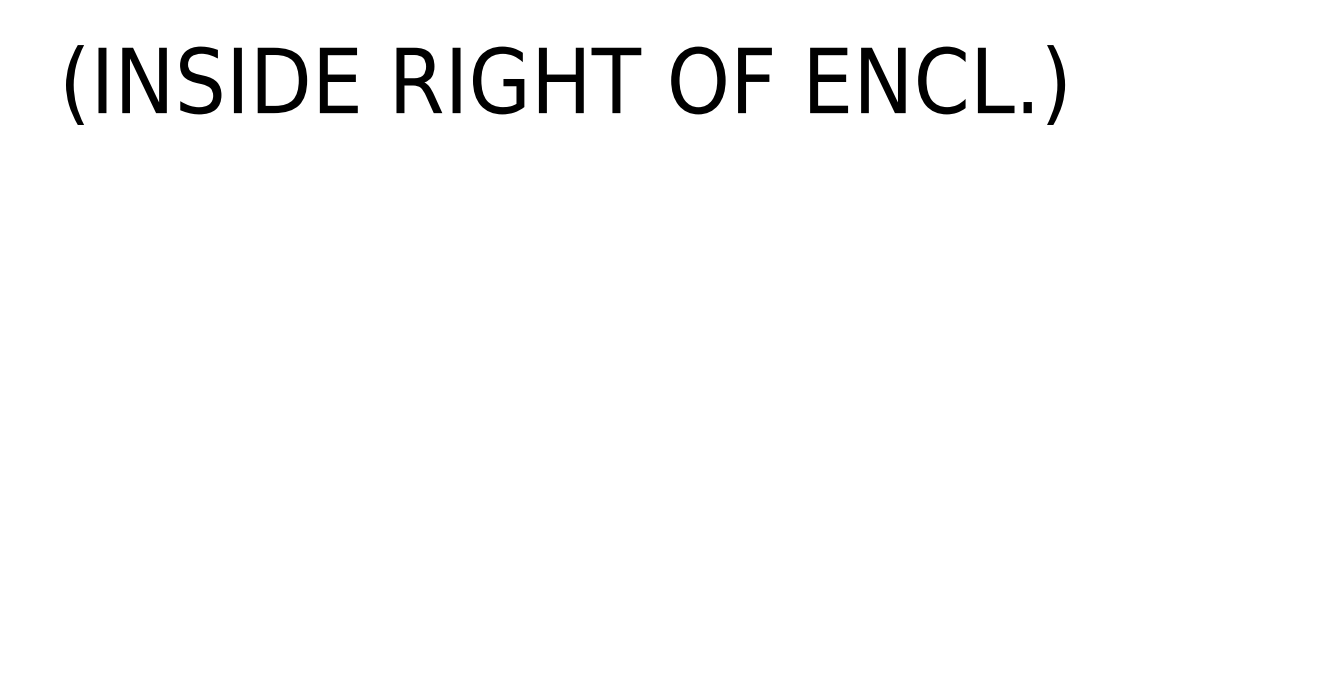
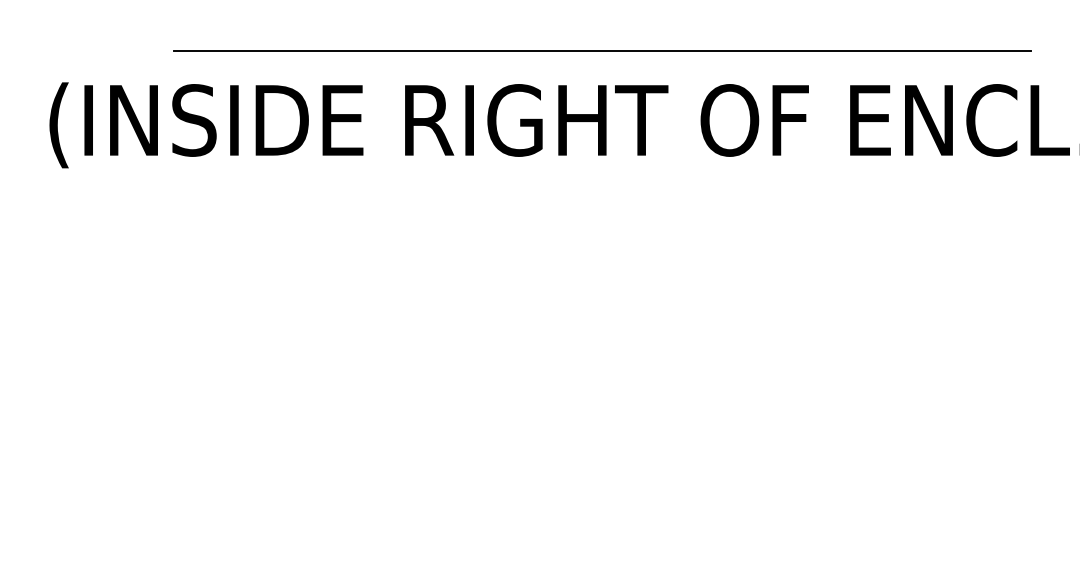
line: (579, 15) -> (601, 50), added

